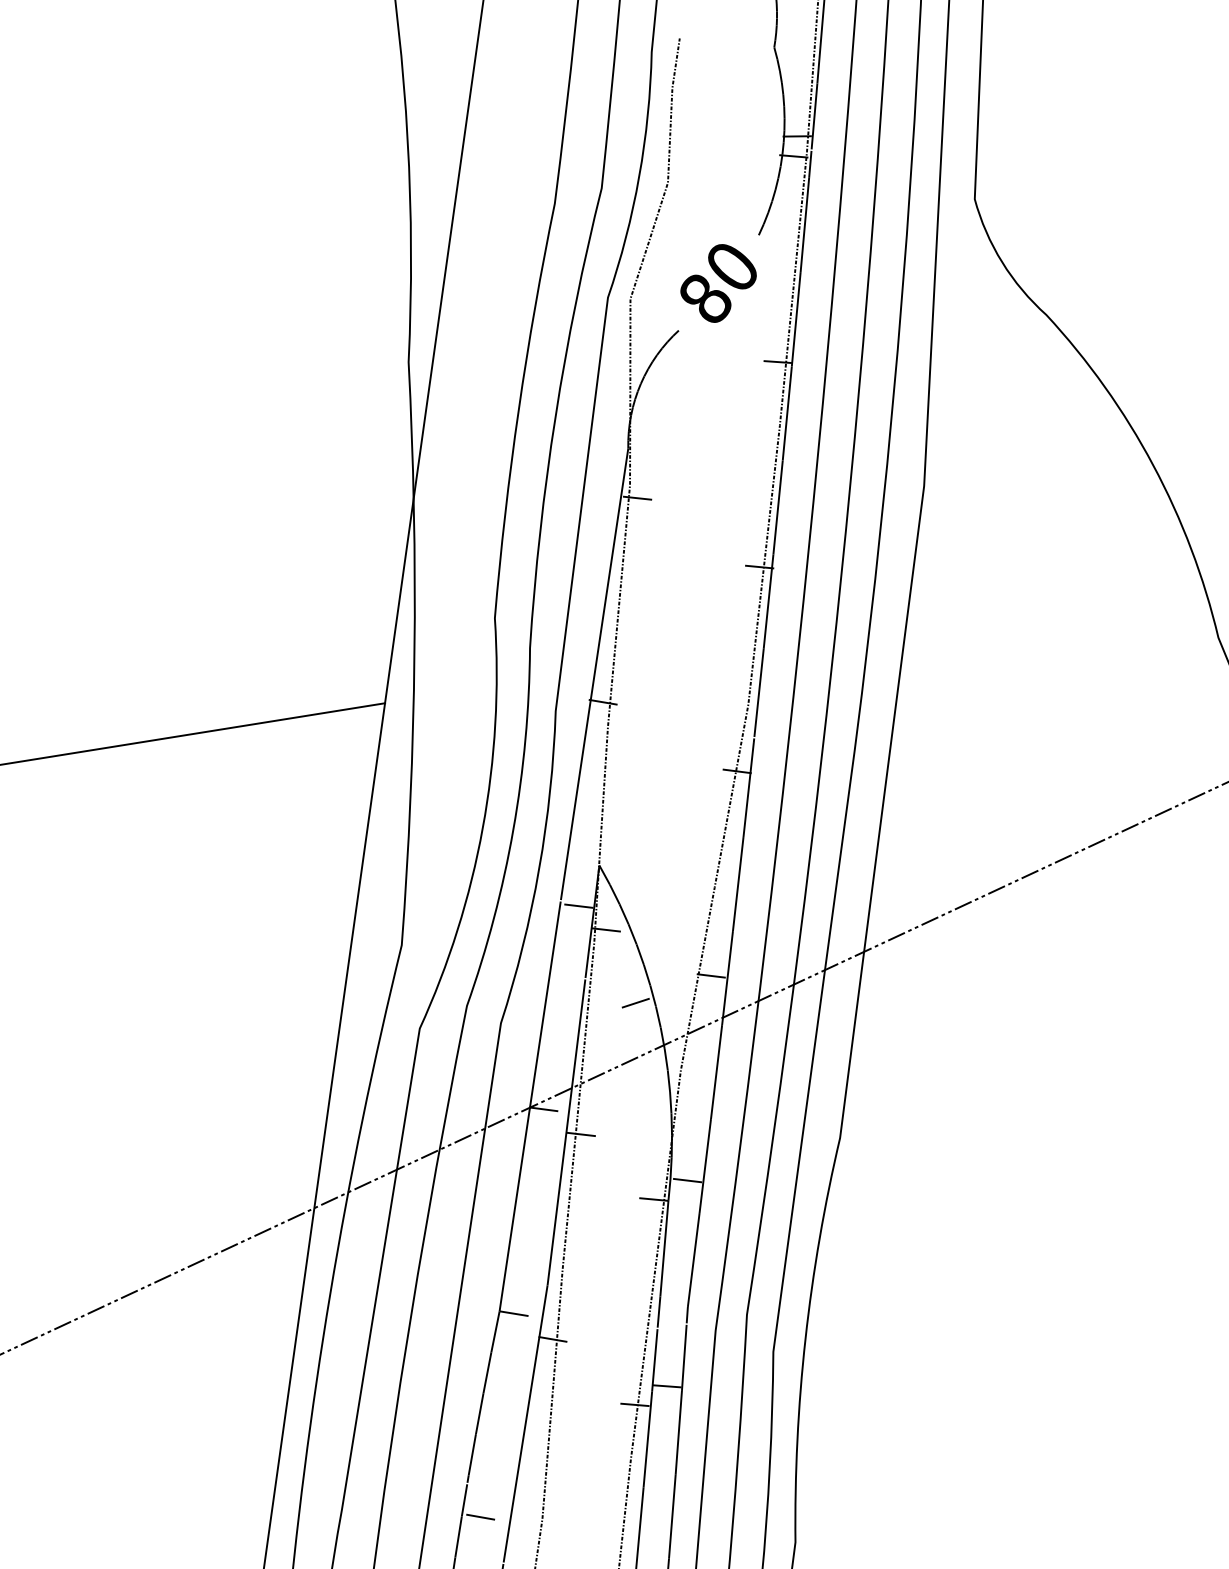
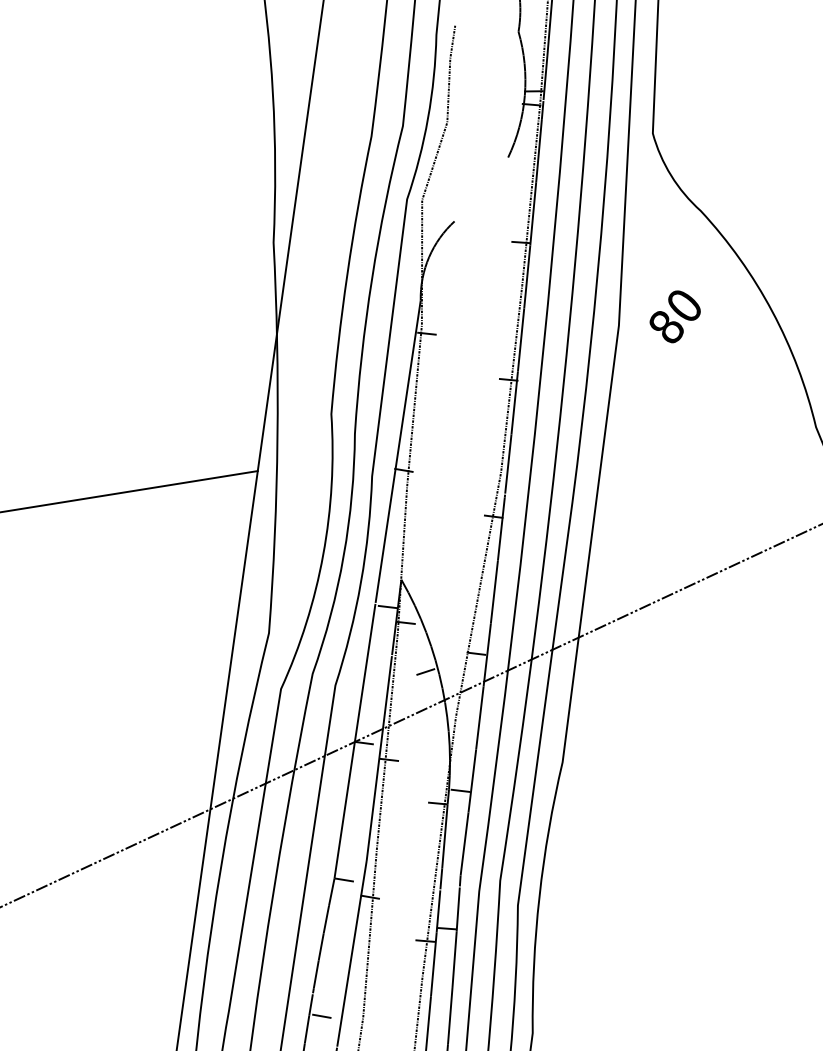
text: (717, 282) -> (674, 316), moved

